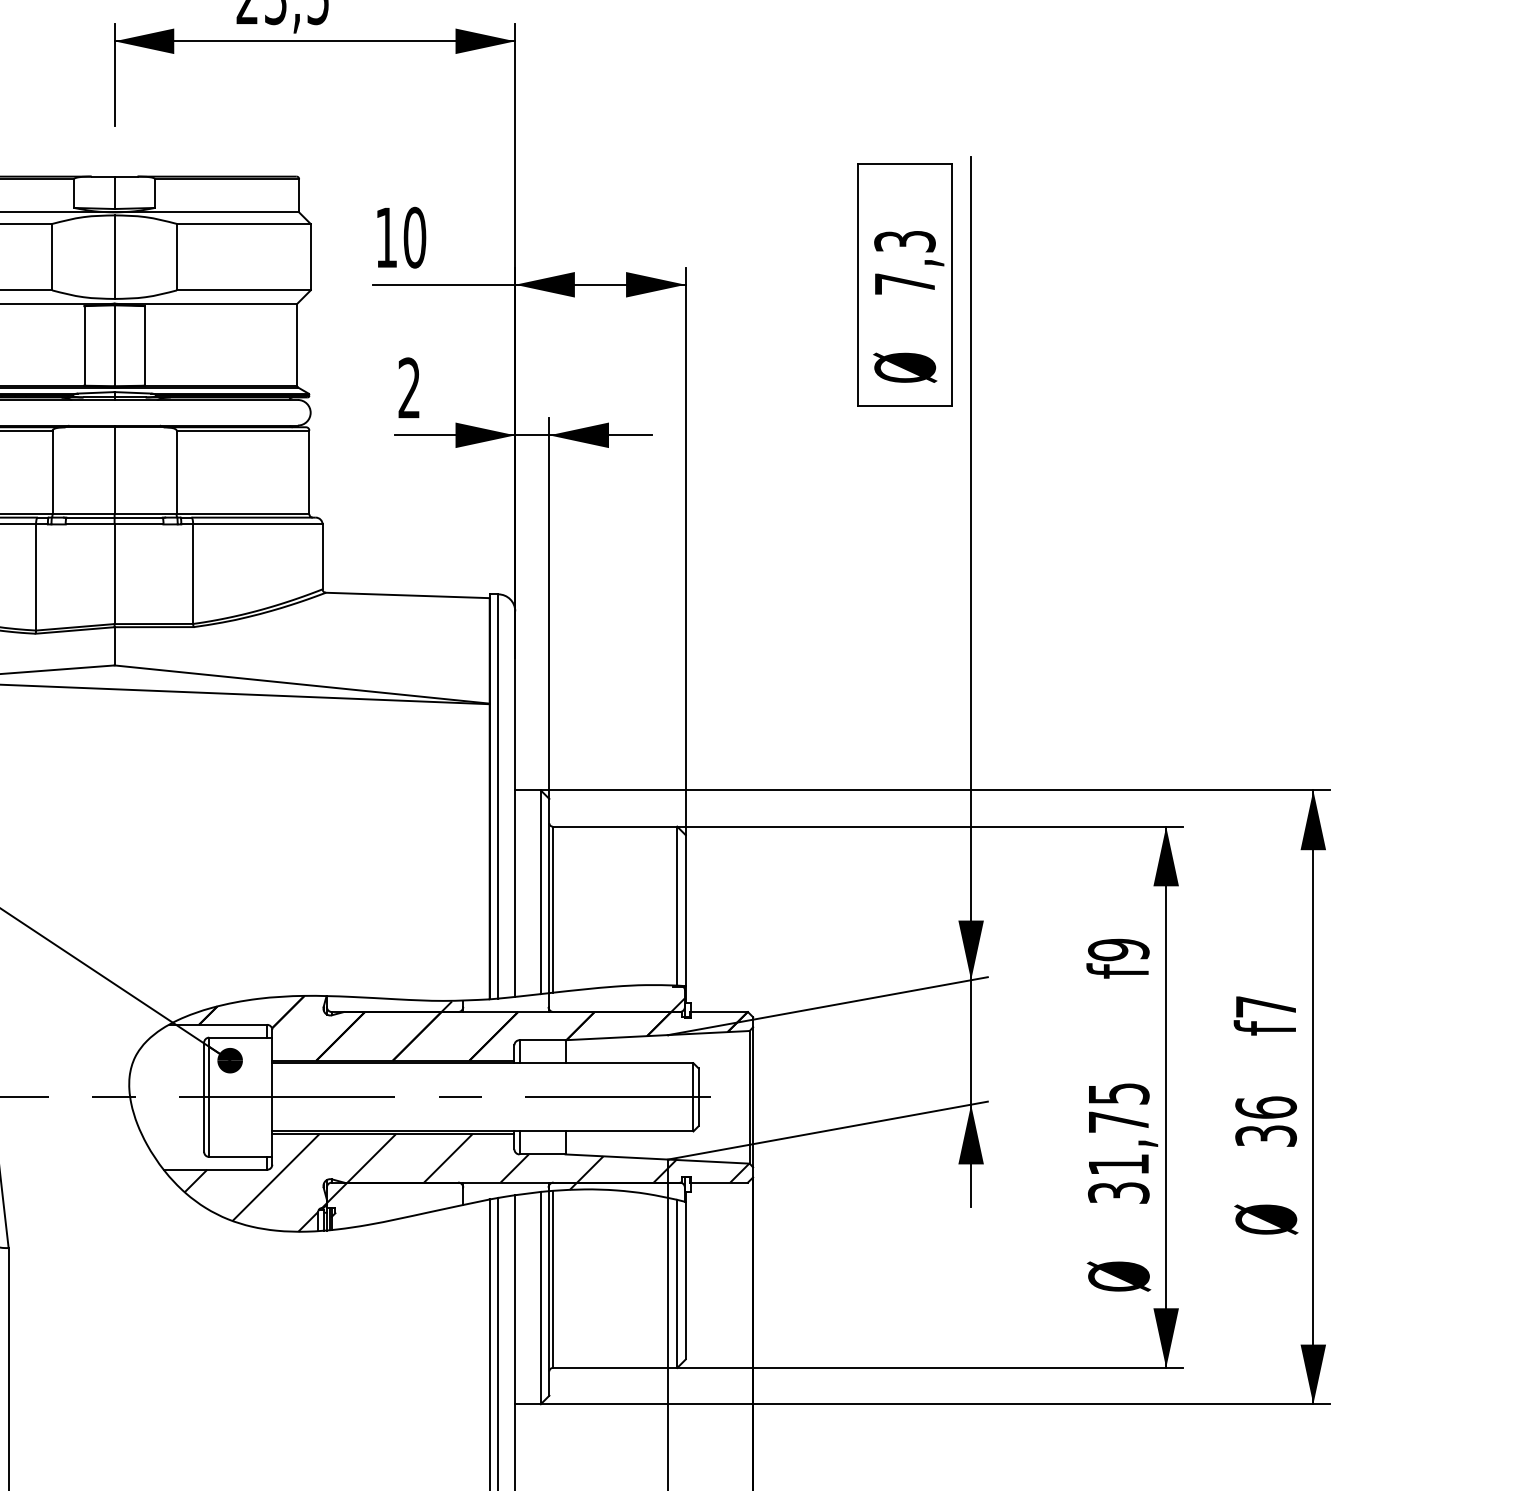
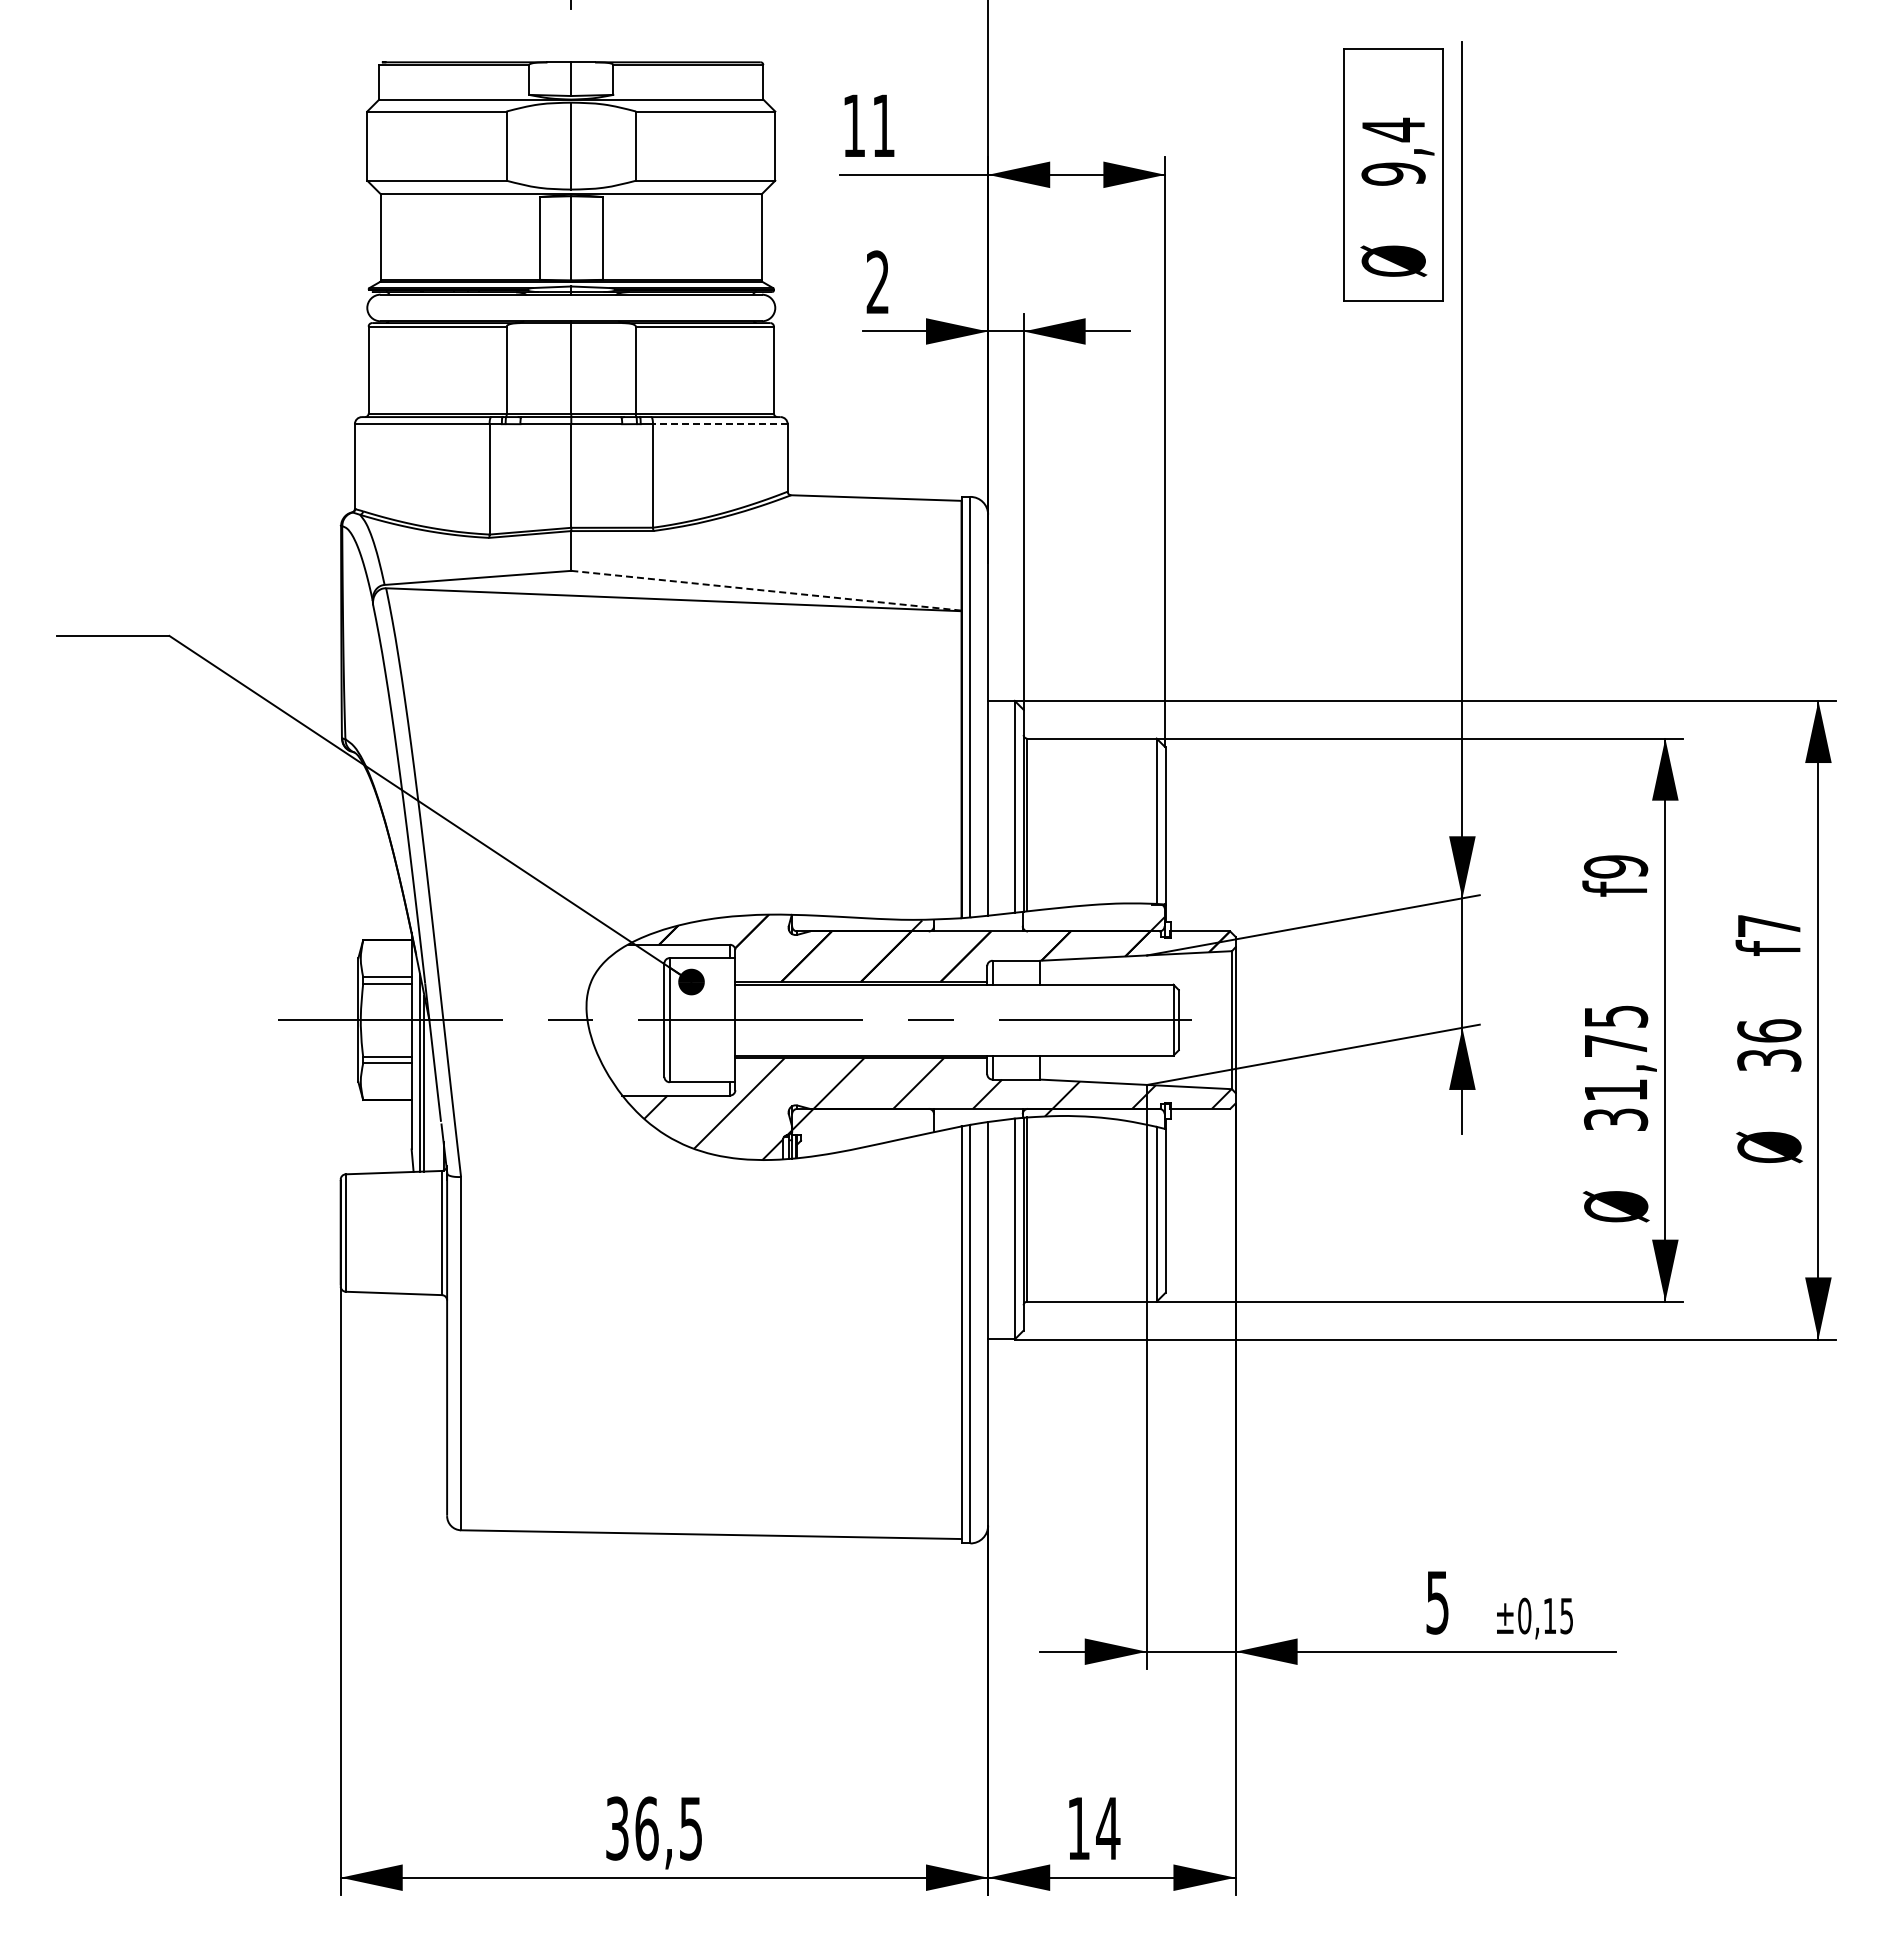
text: (414, 237) -> (883, 125), 10 -> 11
text: (904, 262) -> (1393, 151), 7,3 -> 9,4
line: (257, 524) -> (719, 424), solid -> dashed
line: (302, 684) -> (766, 590), solid -> dashed

